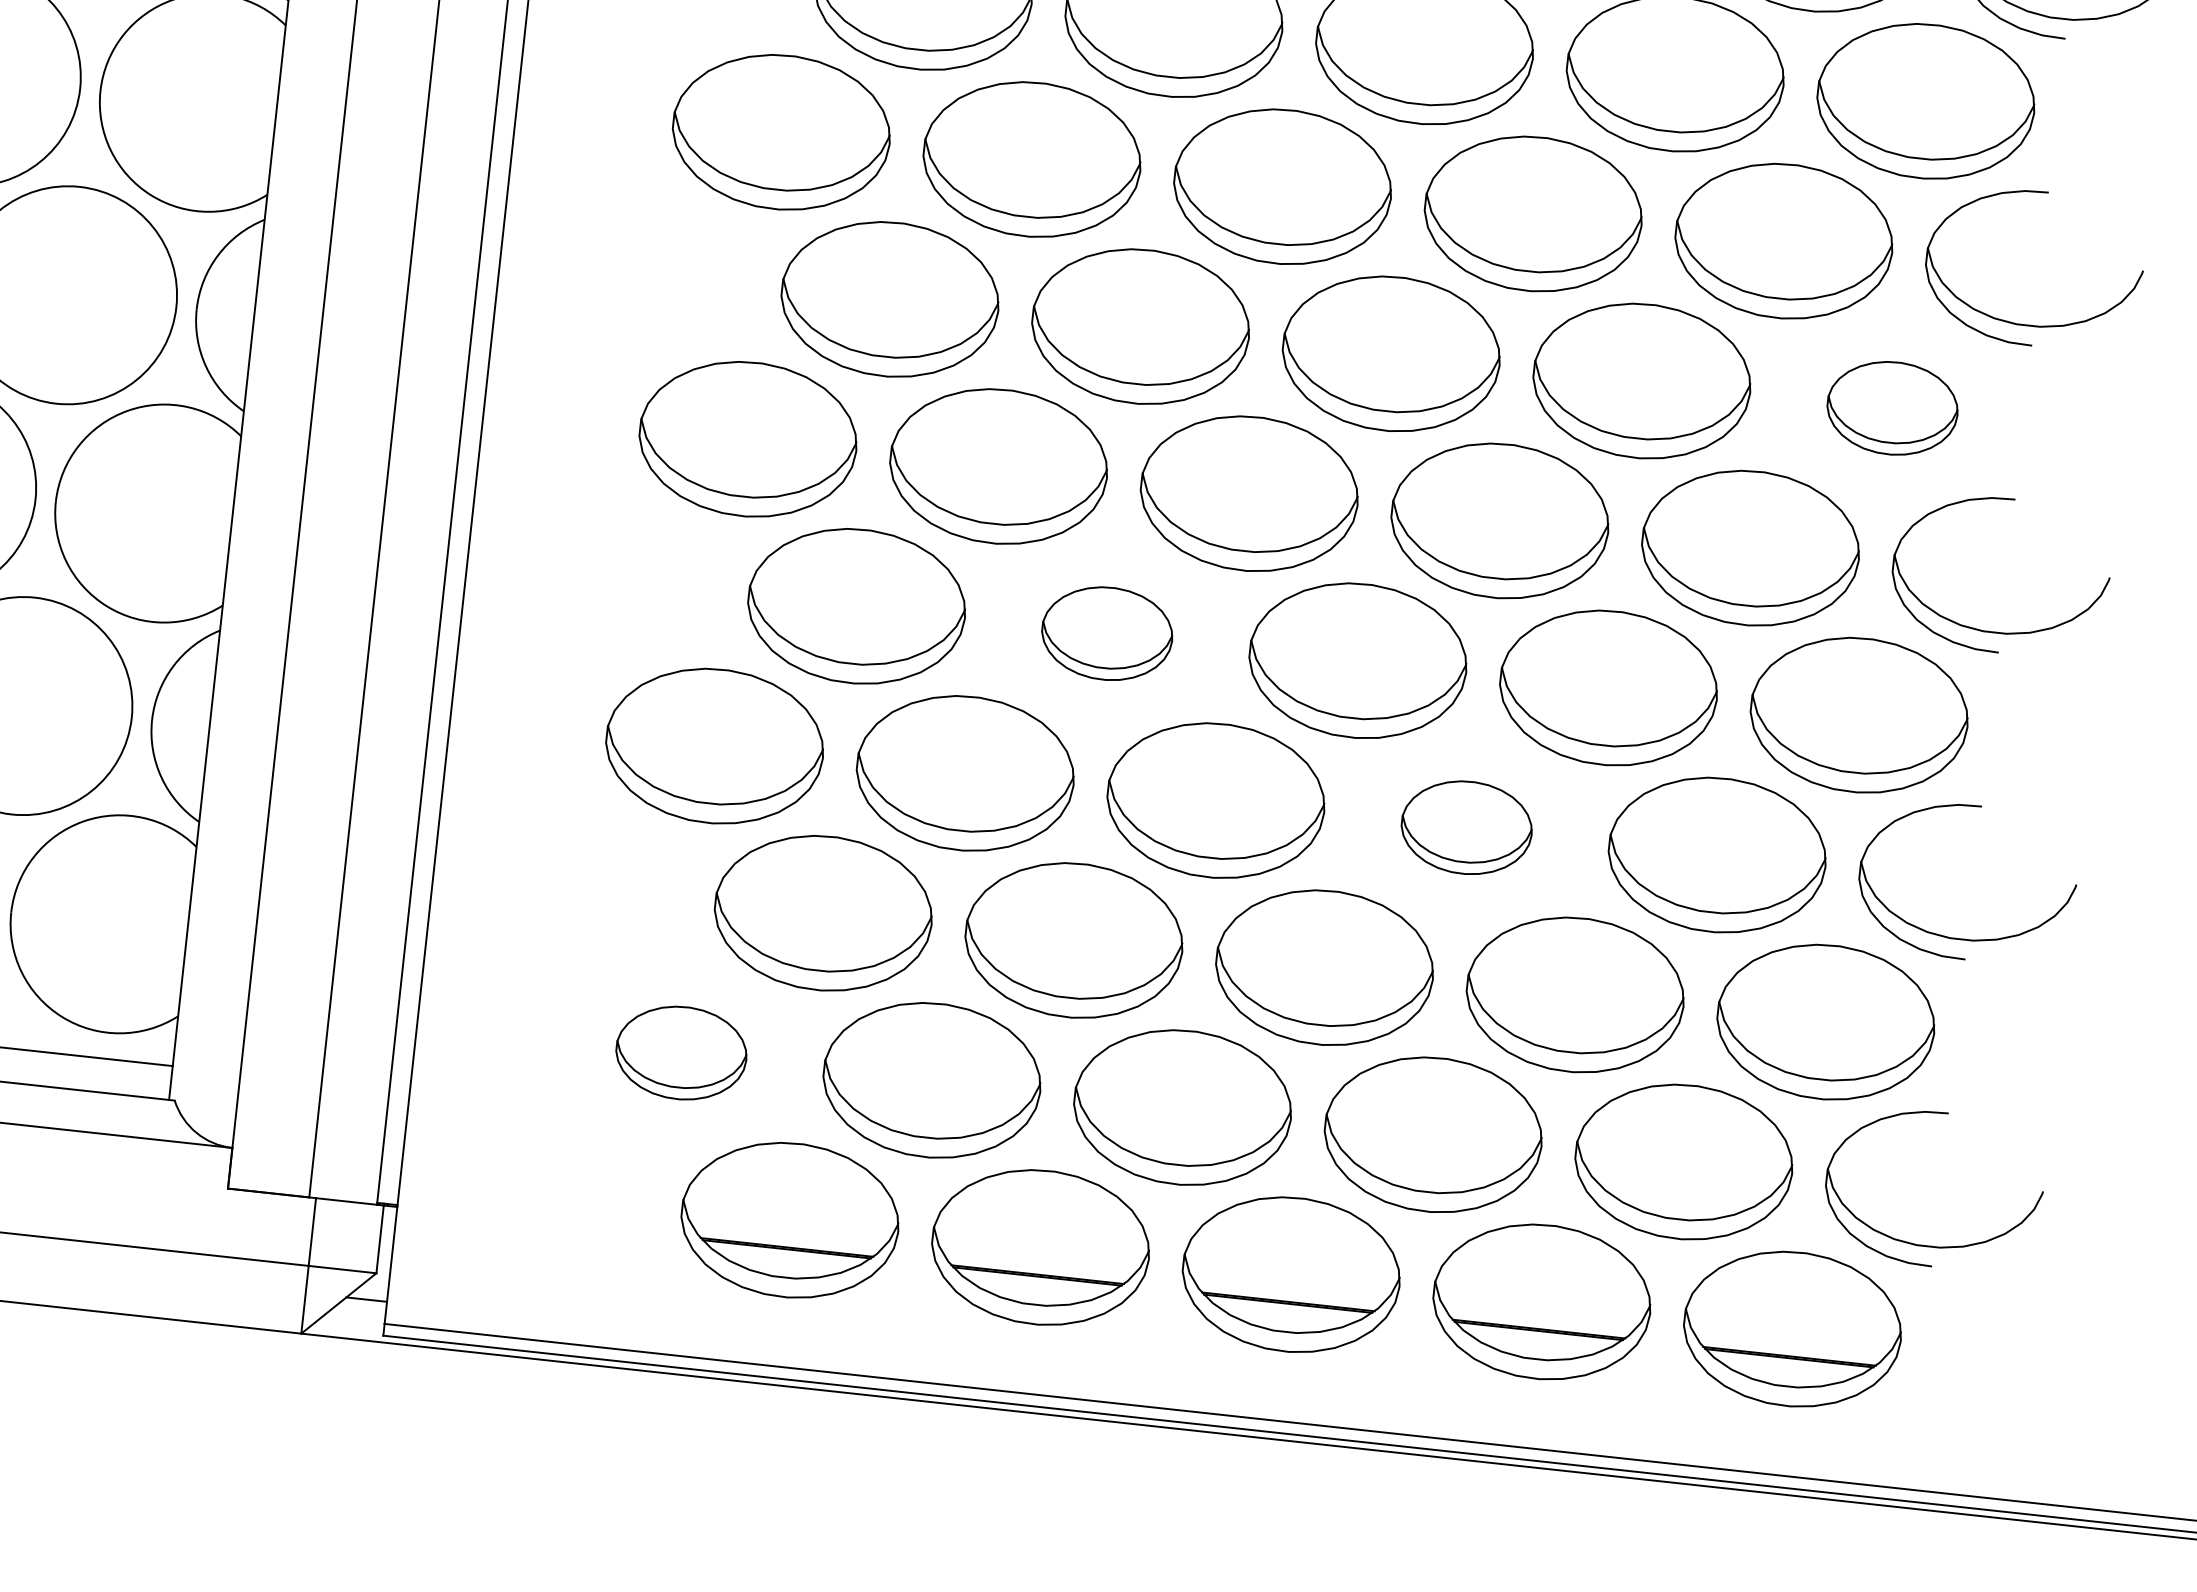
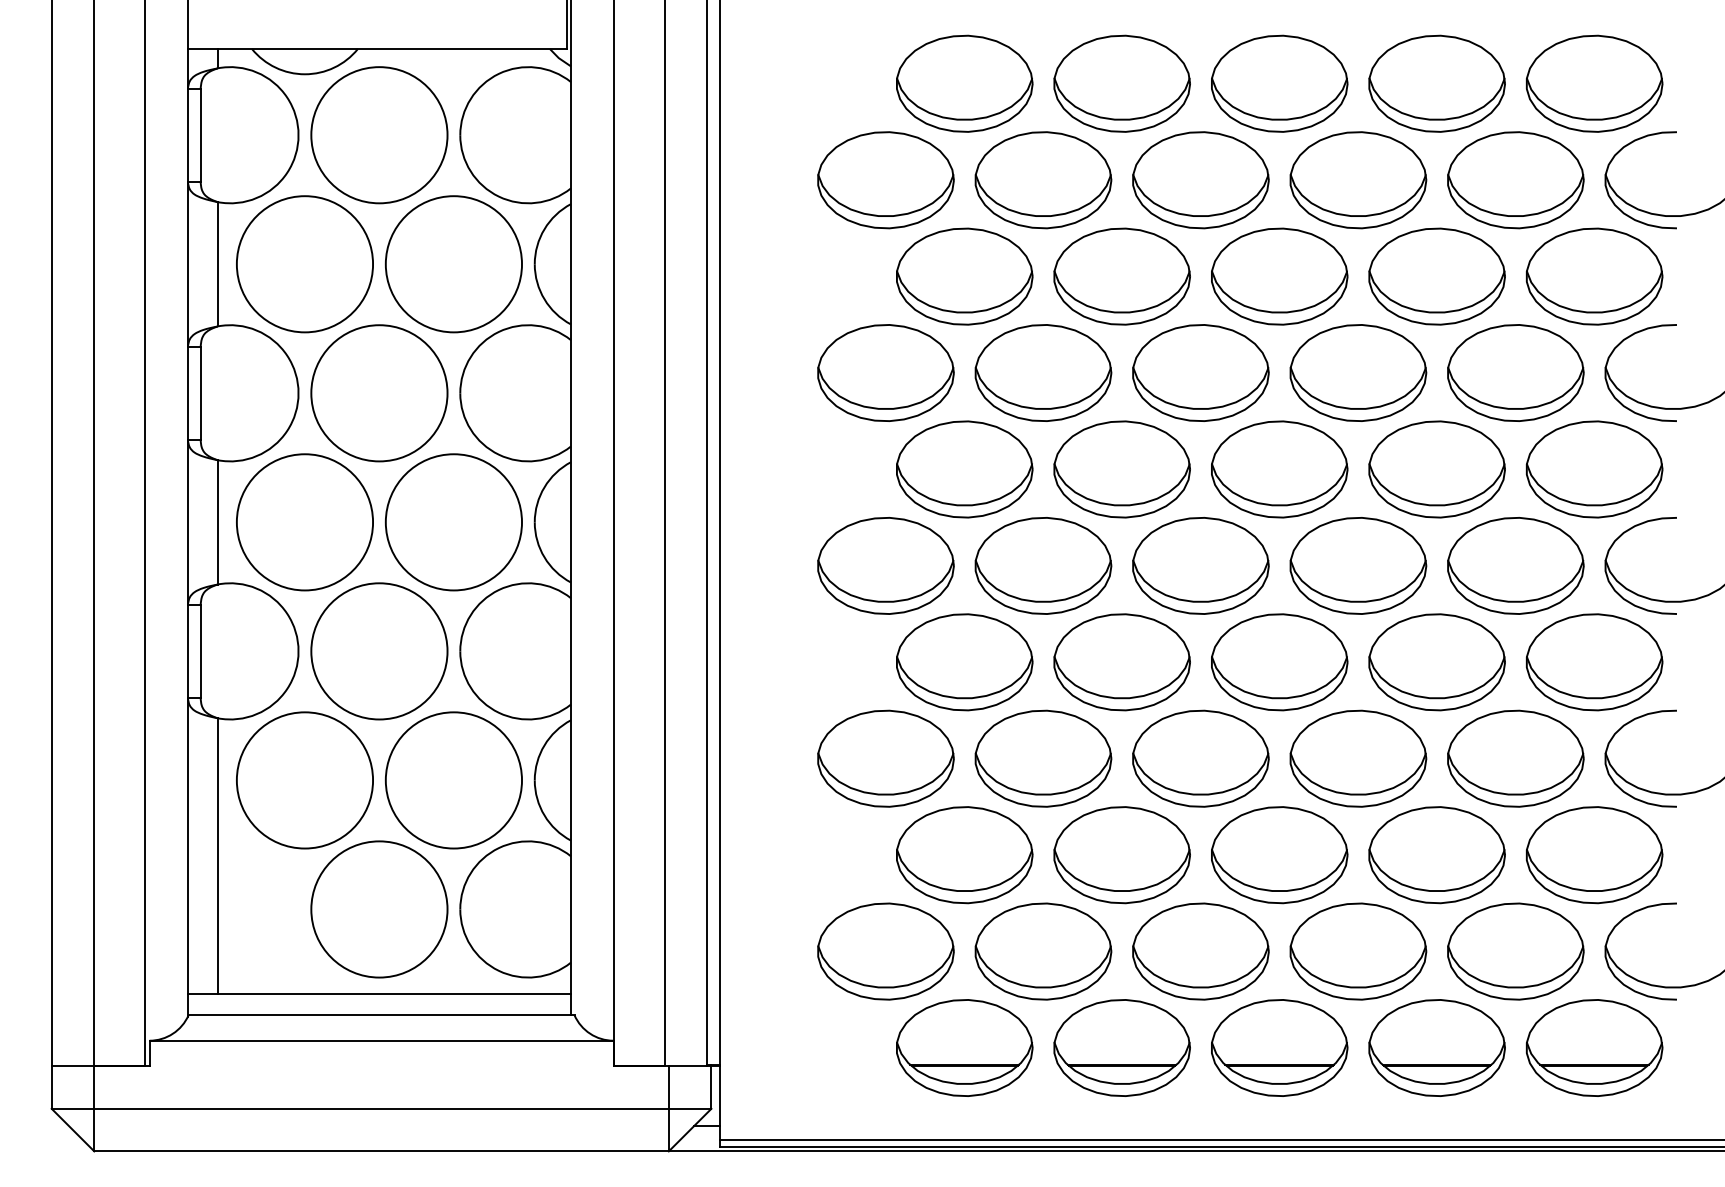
part: (1892, 408) -> (1594, 469), size x1.67
part: (1106, 633) -> (1121, 662), size x1.67
part: (1466, 827) -> (1358, 758), size x1.67
part: (680, 1052) -> (885, 951), size x1.67

